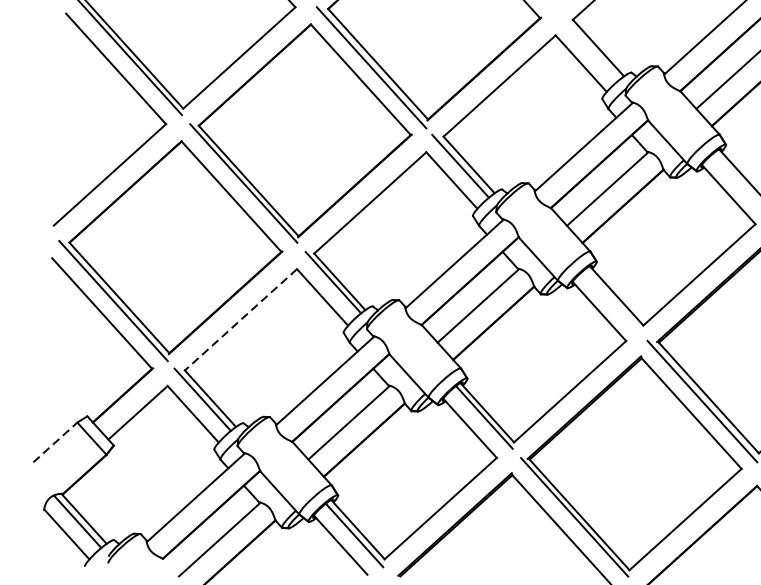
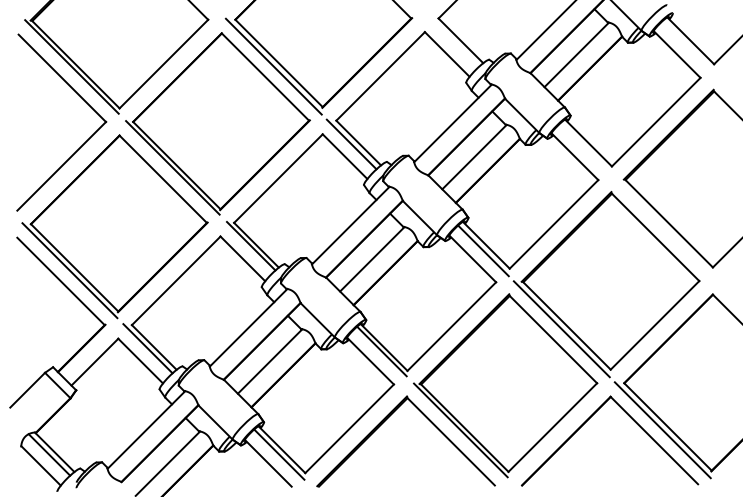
line: (612, 302) -> (483, 250), added
line: (241, 319) -> (176, 280), dashed -> solid
line: (55, 442) -> (27, 390), dashed -> solid

